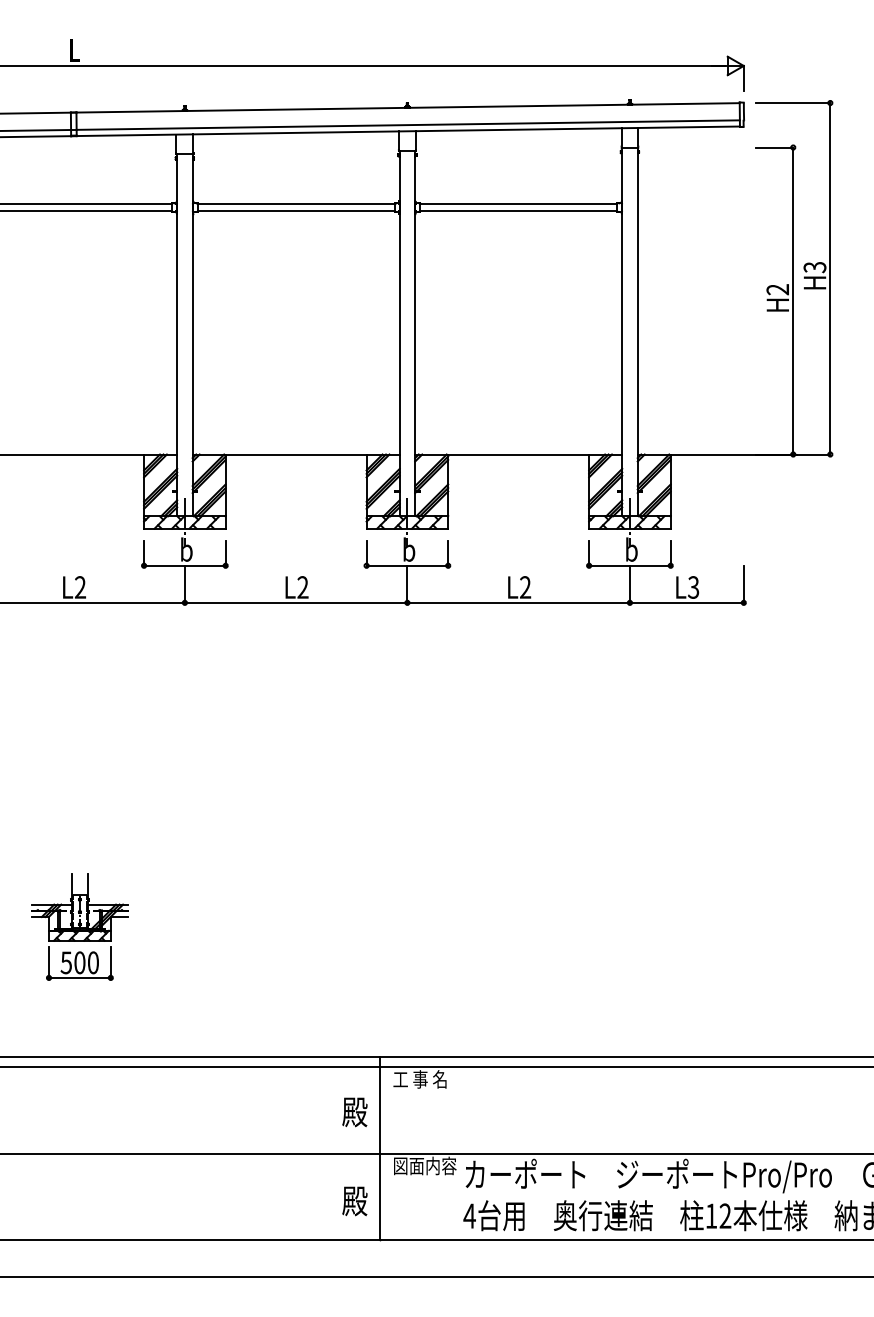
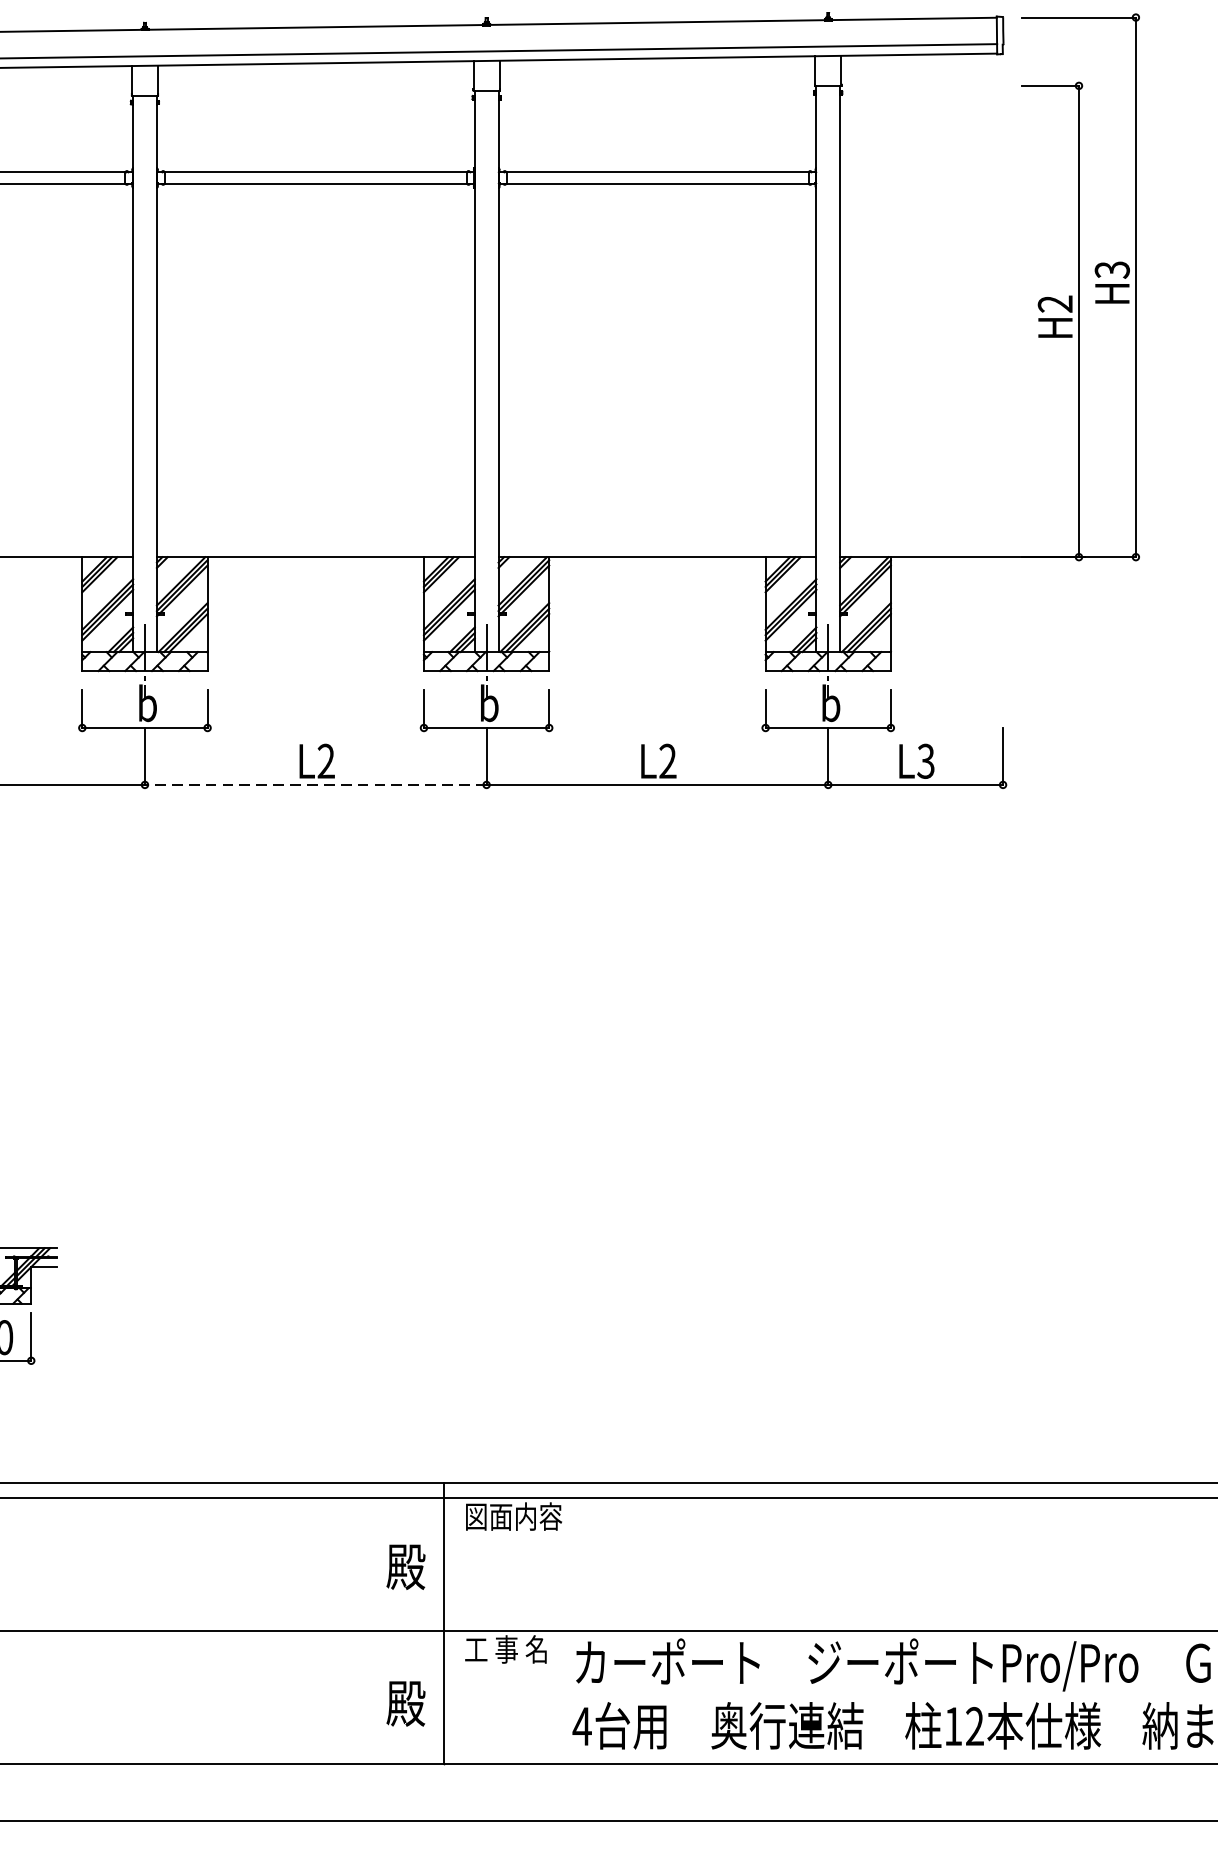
line: (295, 602) -> (314, 784), solid -> dashed
text: (424, 1079) -> (512, 1516), 工 事 名 -> 図面内容
text: (424, 1165) -> (512, 1648), 図面内容 -> 工 事 名

